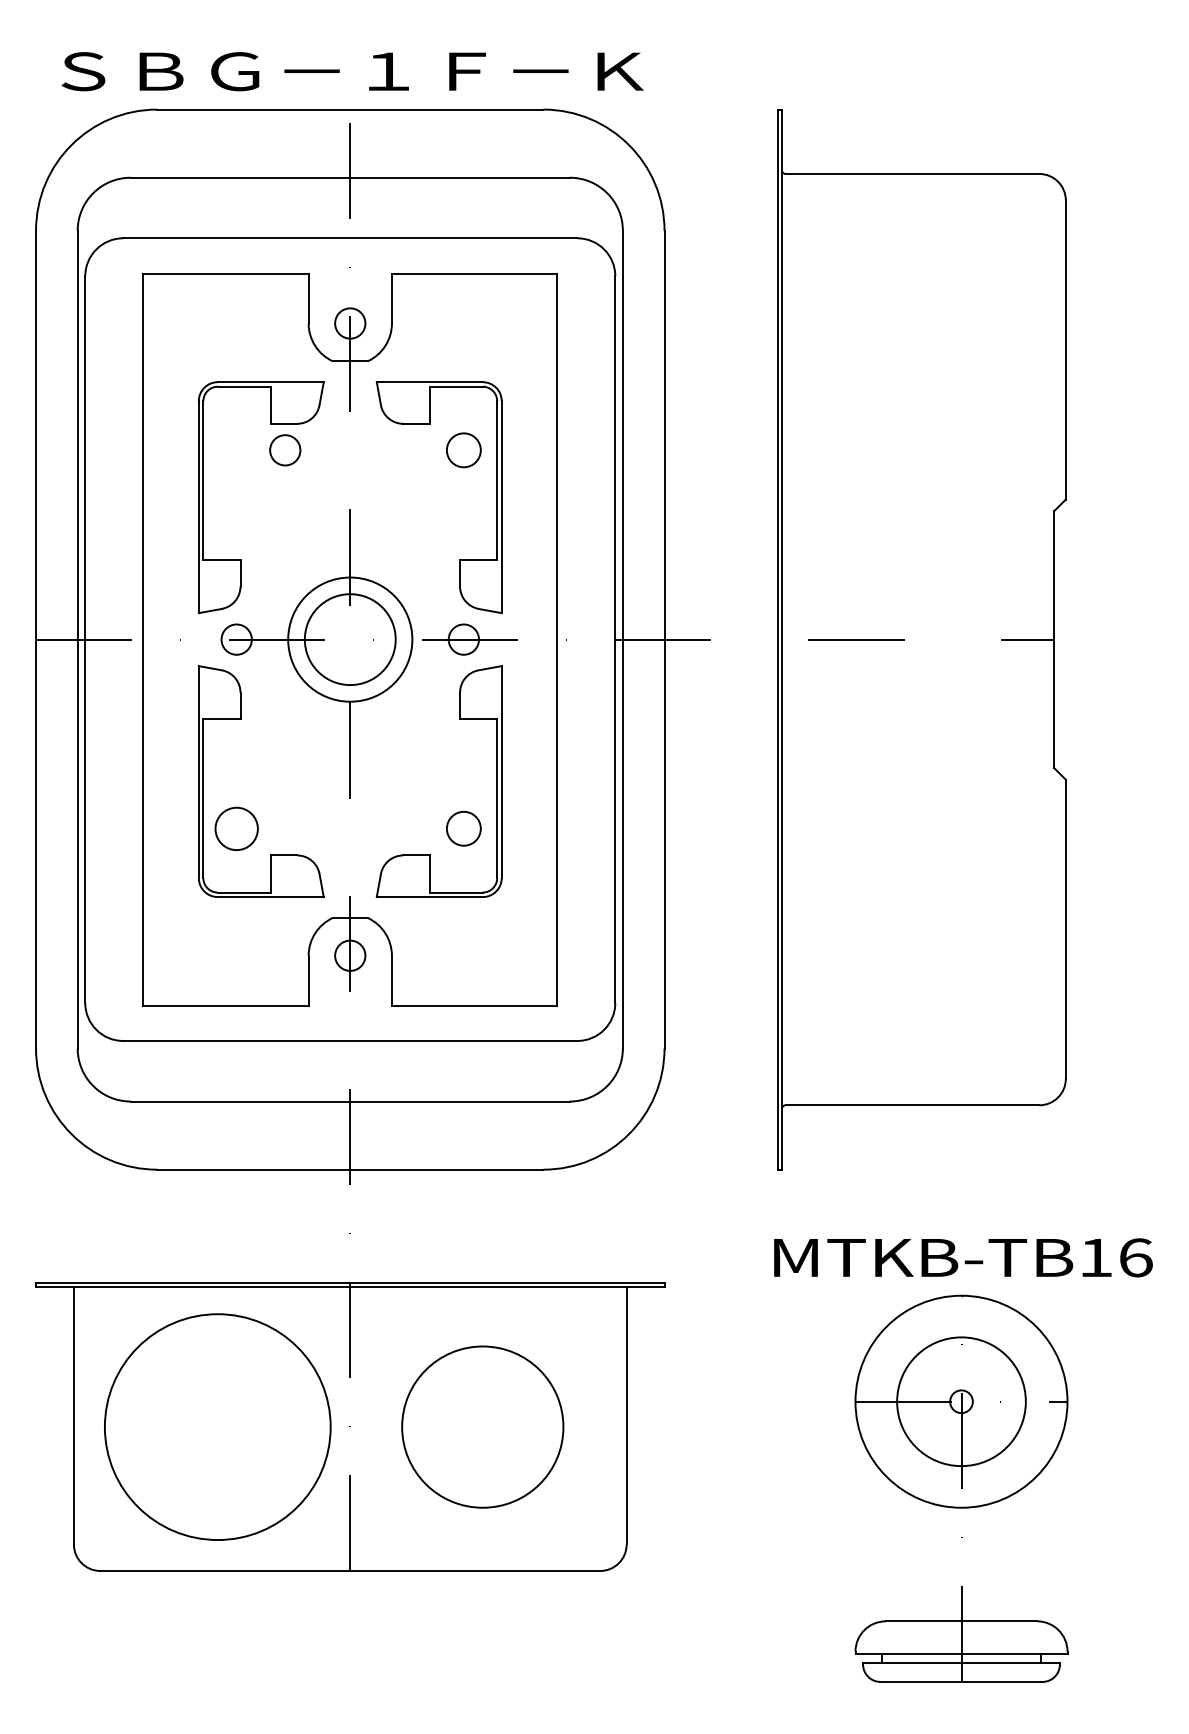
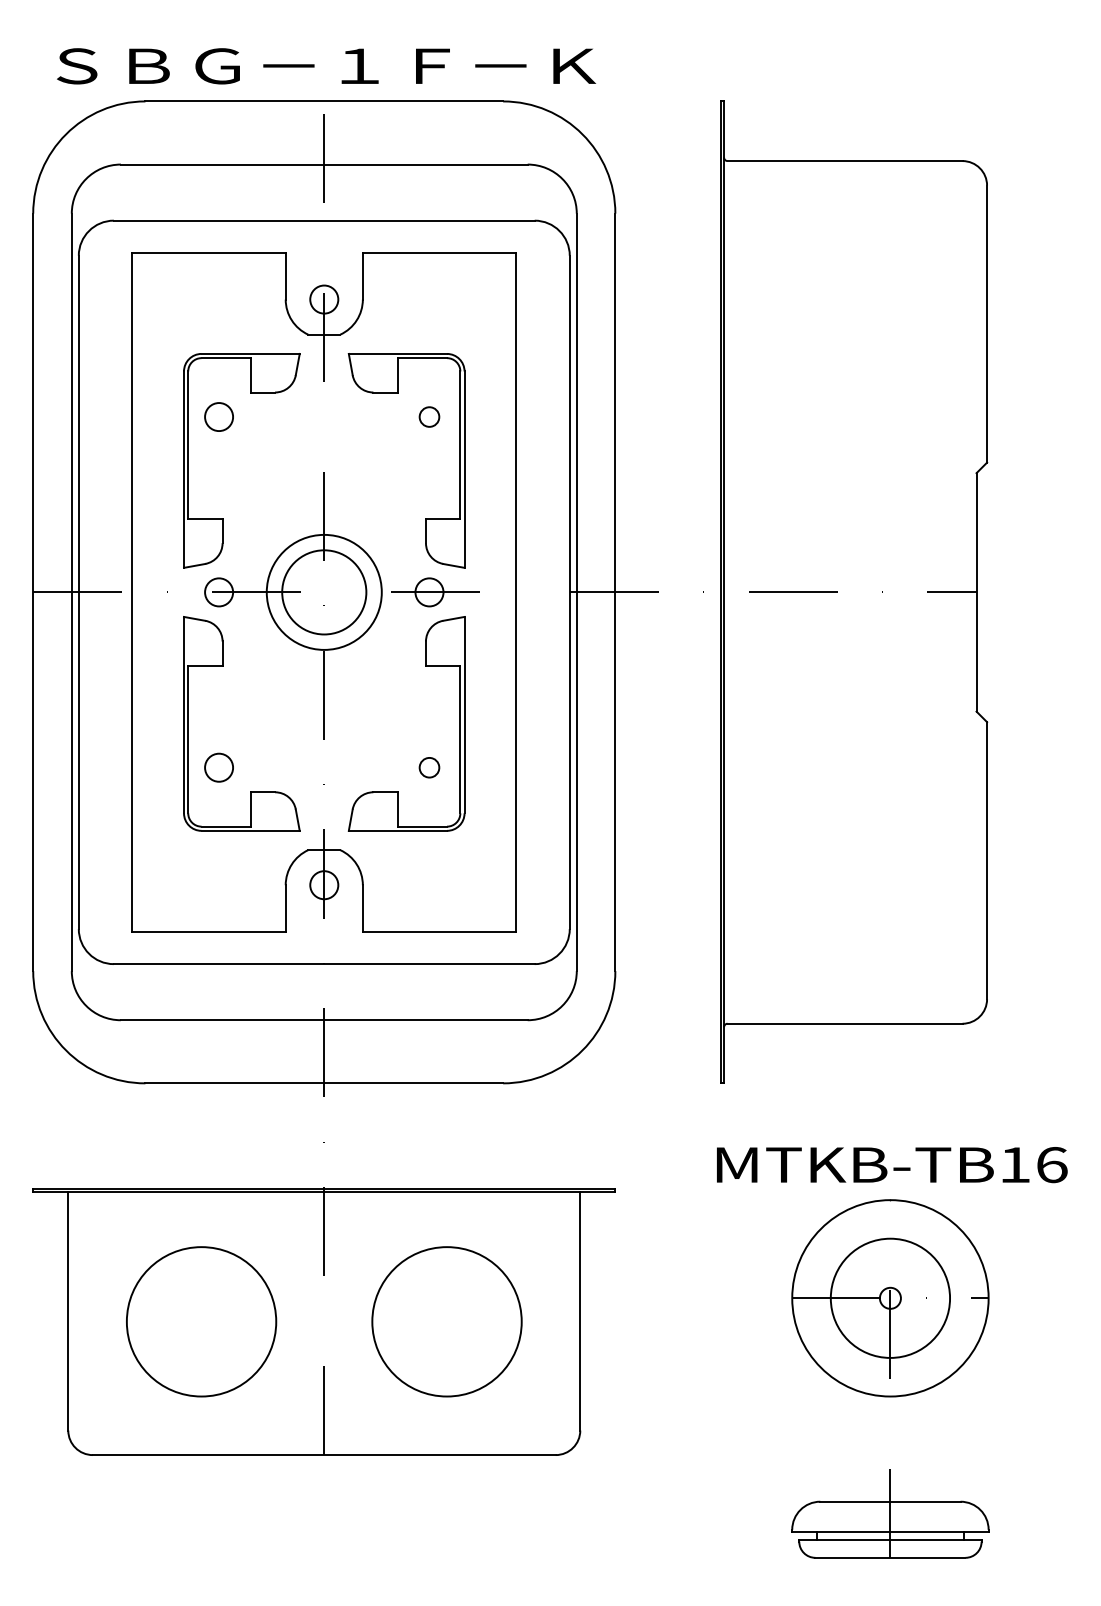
circle: (284, 449) -> (218, 416), moved
circle: (463, 449) -> (429, 416), size x0.62
circle: (237, 828) -> (219, 767), size x0.71
circle: (463, 828) -> (429, 767), size x0.62
circle: (217, 1426) -> (201, 1321), size x0.71

